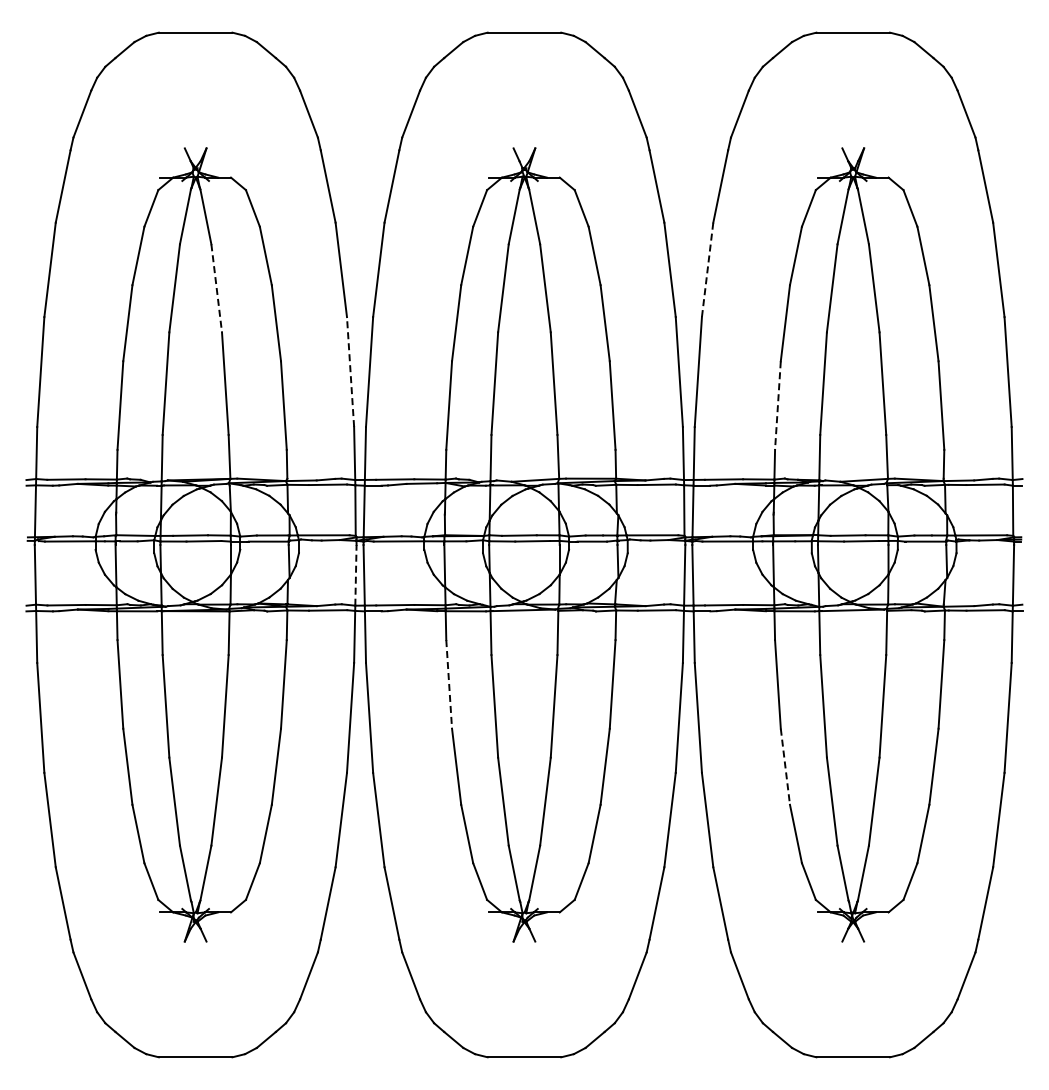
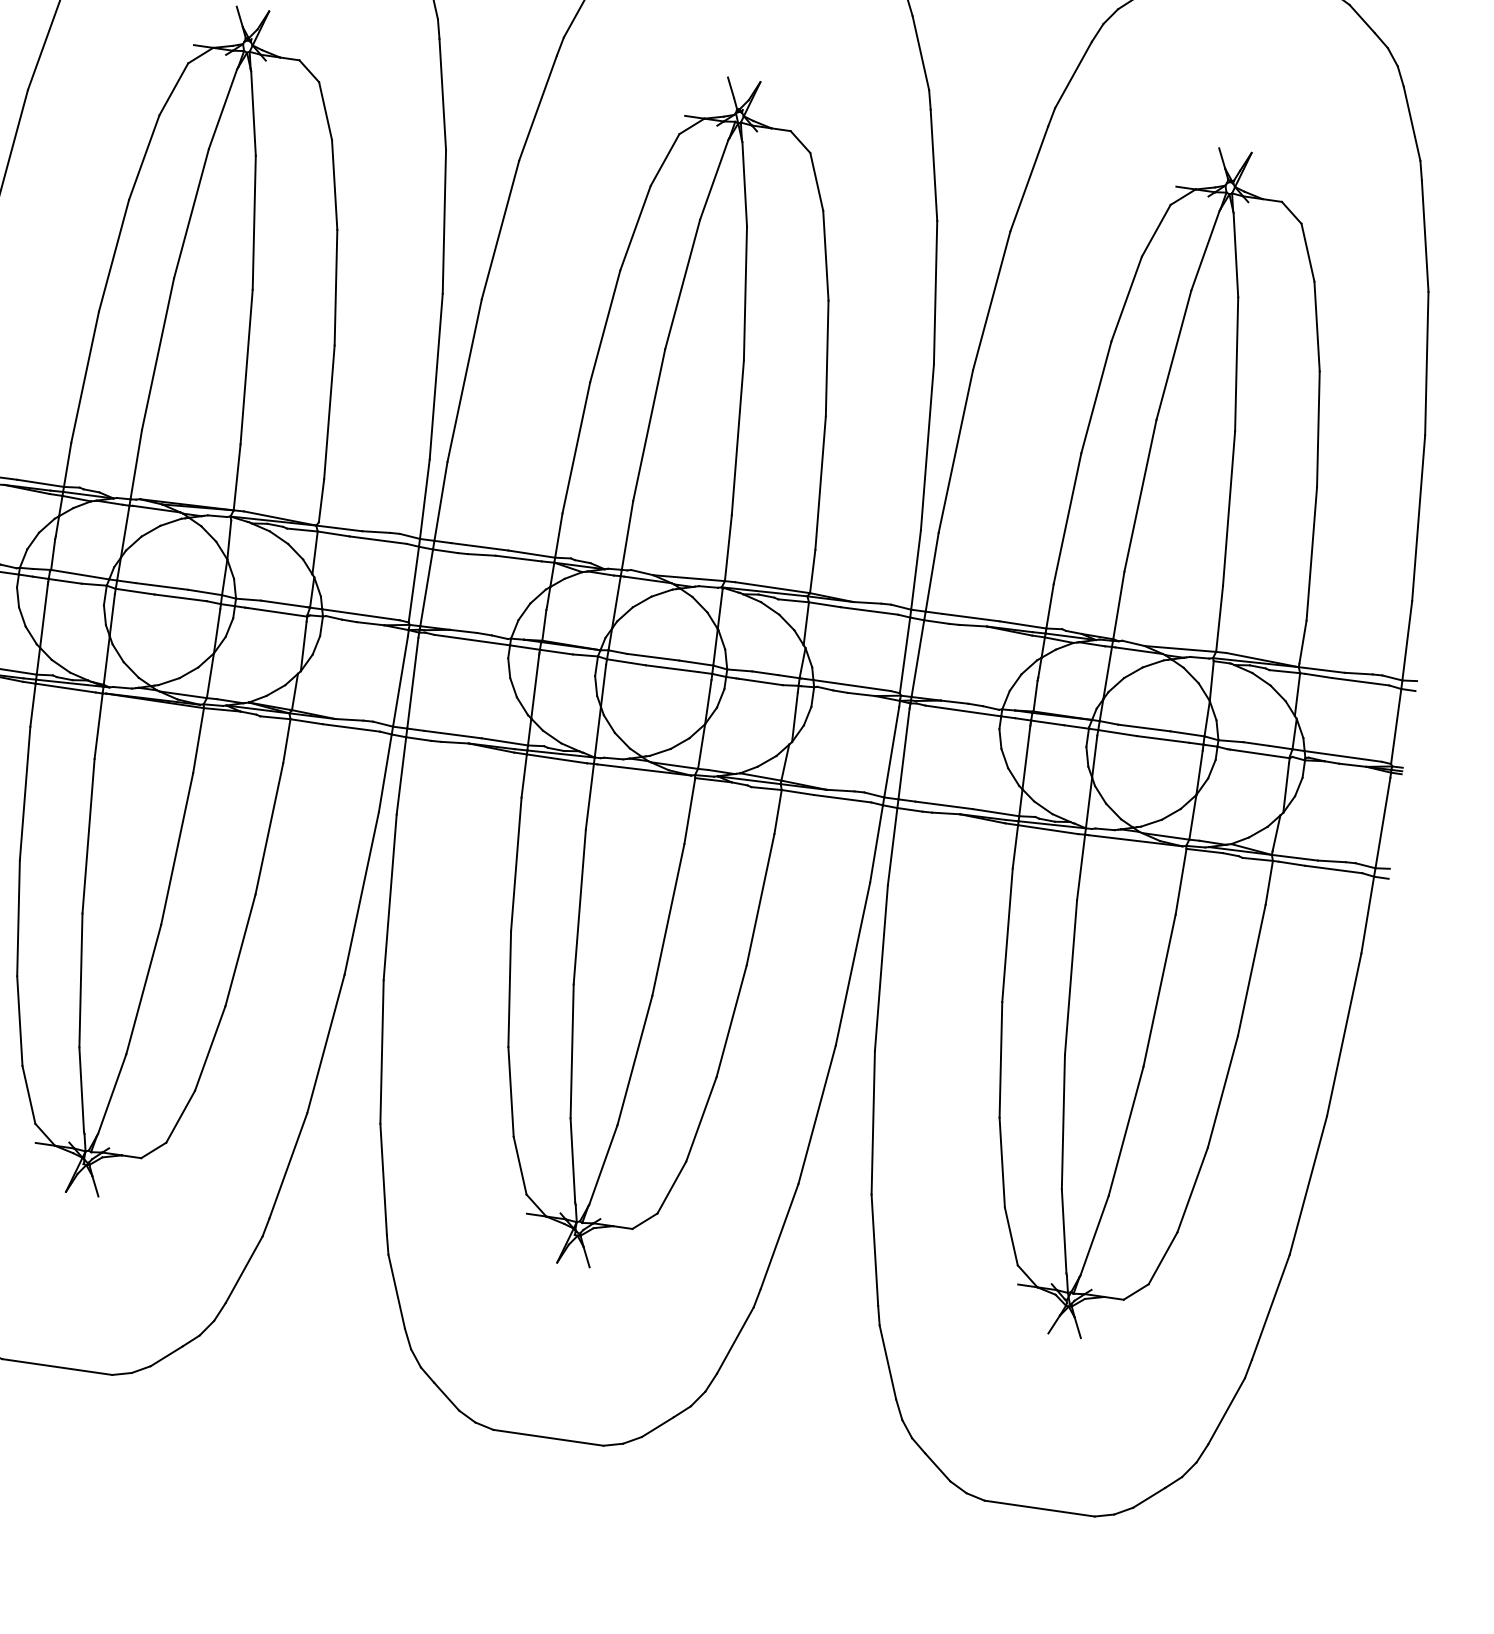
line: (707, 269) -> (991, 300), dashed -> solid
line: (216, 288) -> (253, 222), dashed -> solid
line: (350, 371) -> (436, 375), dashed -> solid
line: (777, 406) -> (1066, 519), dashed -> solid
line: (355, 574) -> (400, 680), dashed -> solid
line: (449, 684) -> (516, 864), dashed -> solid
line: (785, 767) -> (1000, 1061), dashed -> solid

